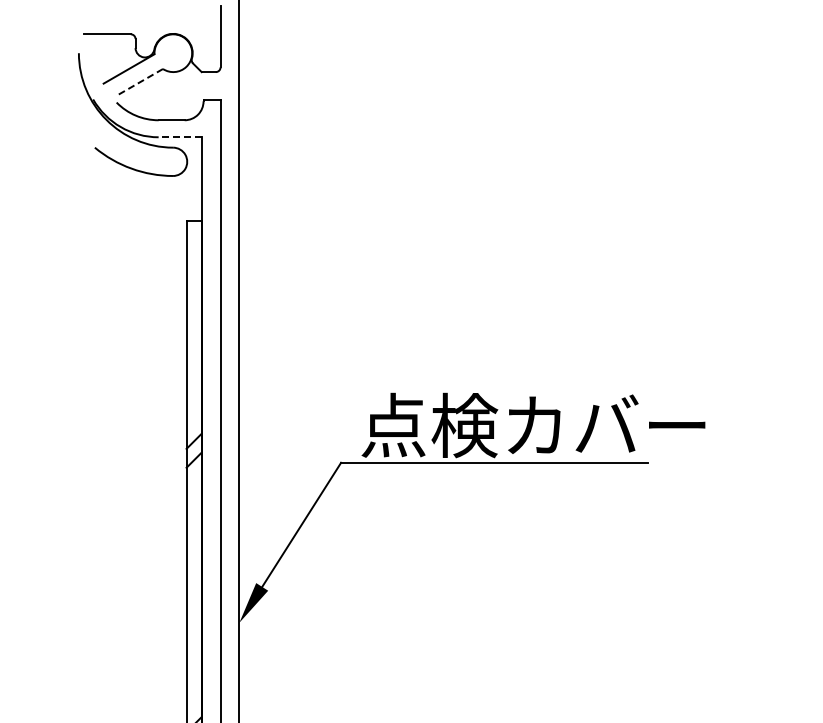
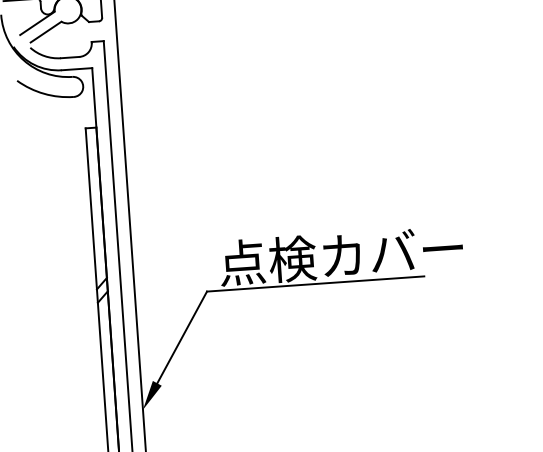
line: (139, 82) -> (45, 32), dashed -> solid
line: (180, 137) -> (77, 69), dashed -> solid

